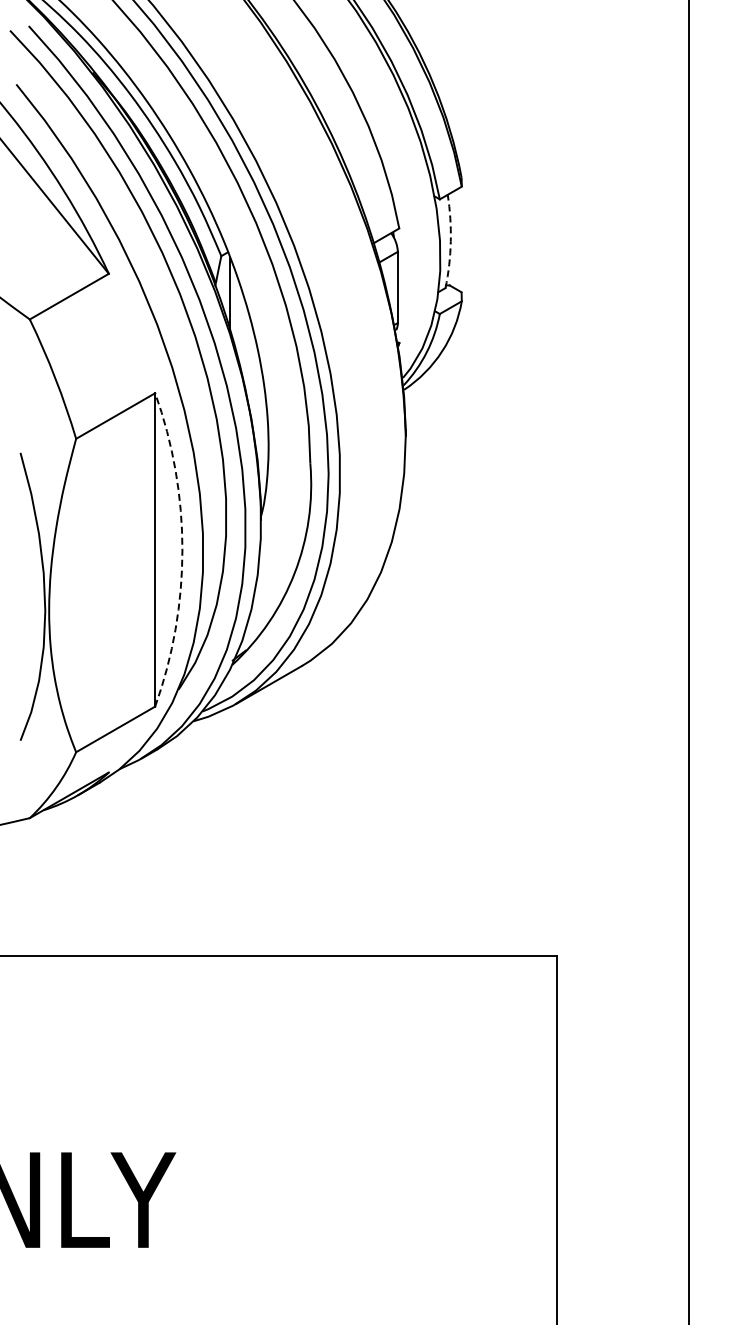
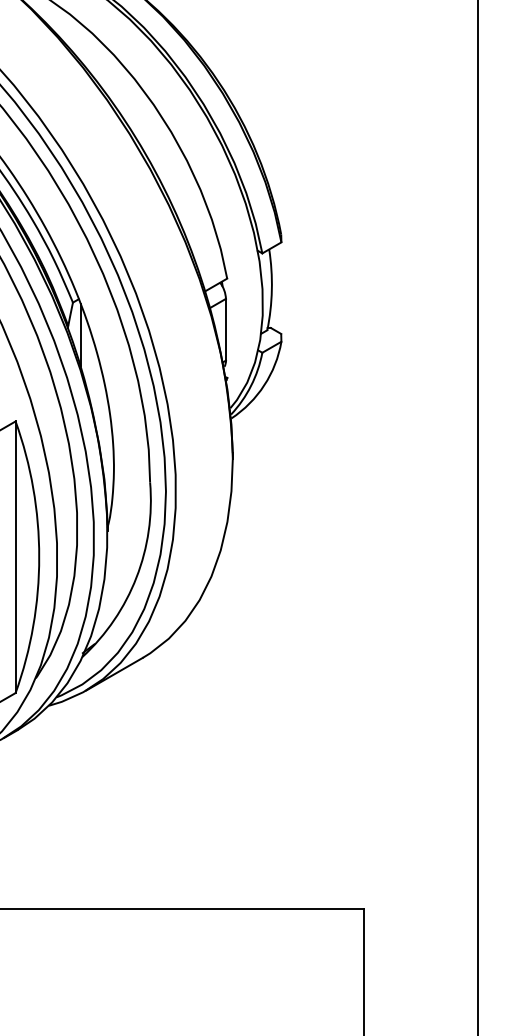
arc: (450, 241) -> (271, 289), dashed -> solid
arc: (182, 549) -> (39, 556), dashed -> solid

